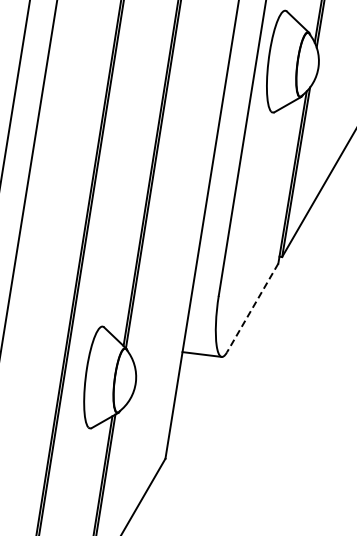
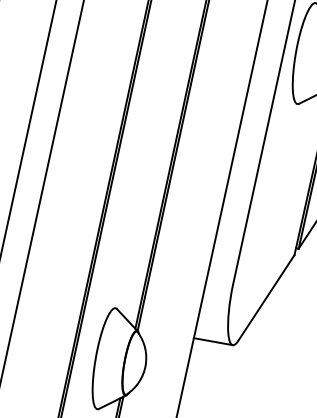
line: (252, 308) -> (266, 298), dashed -> solid

